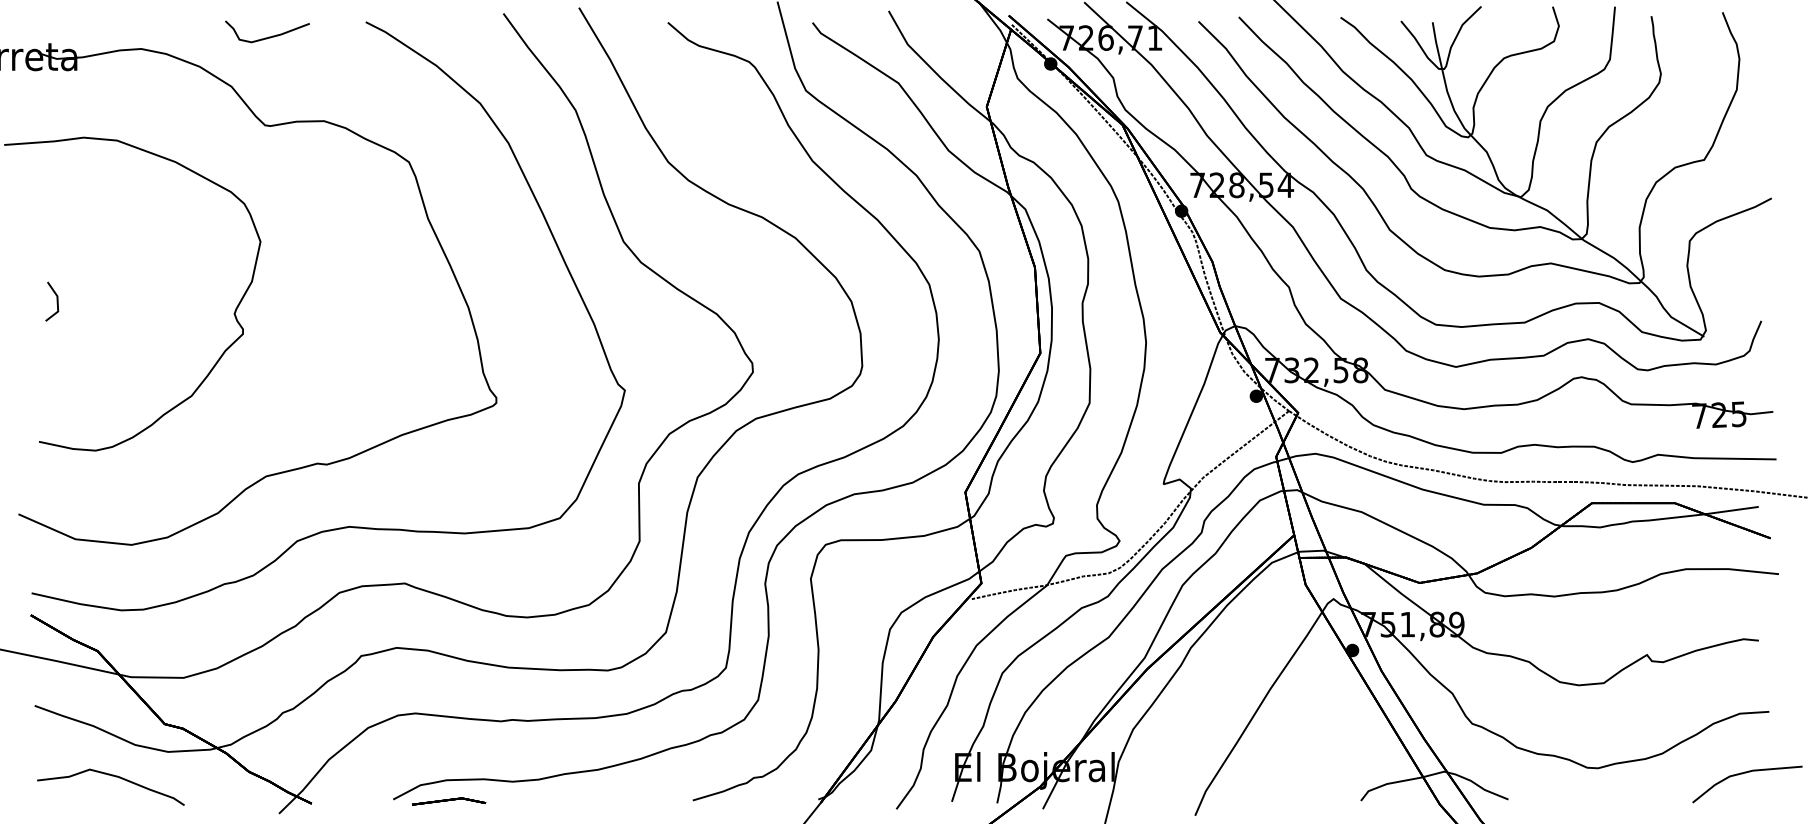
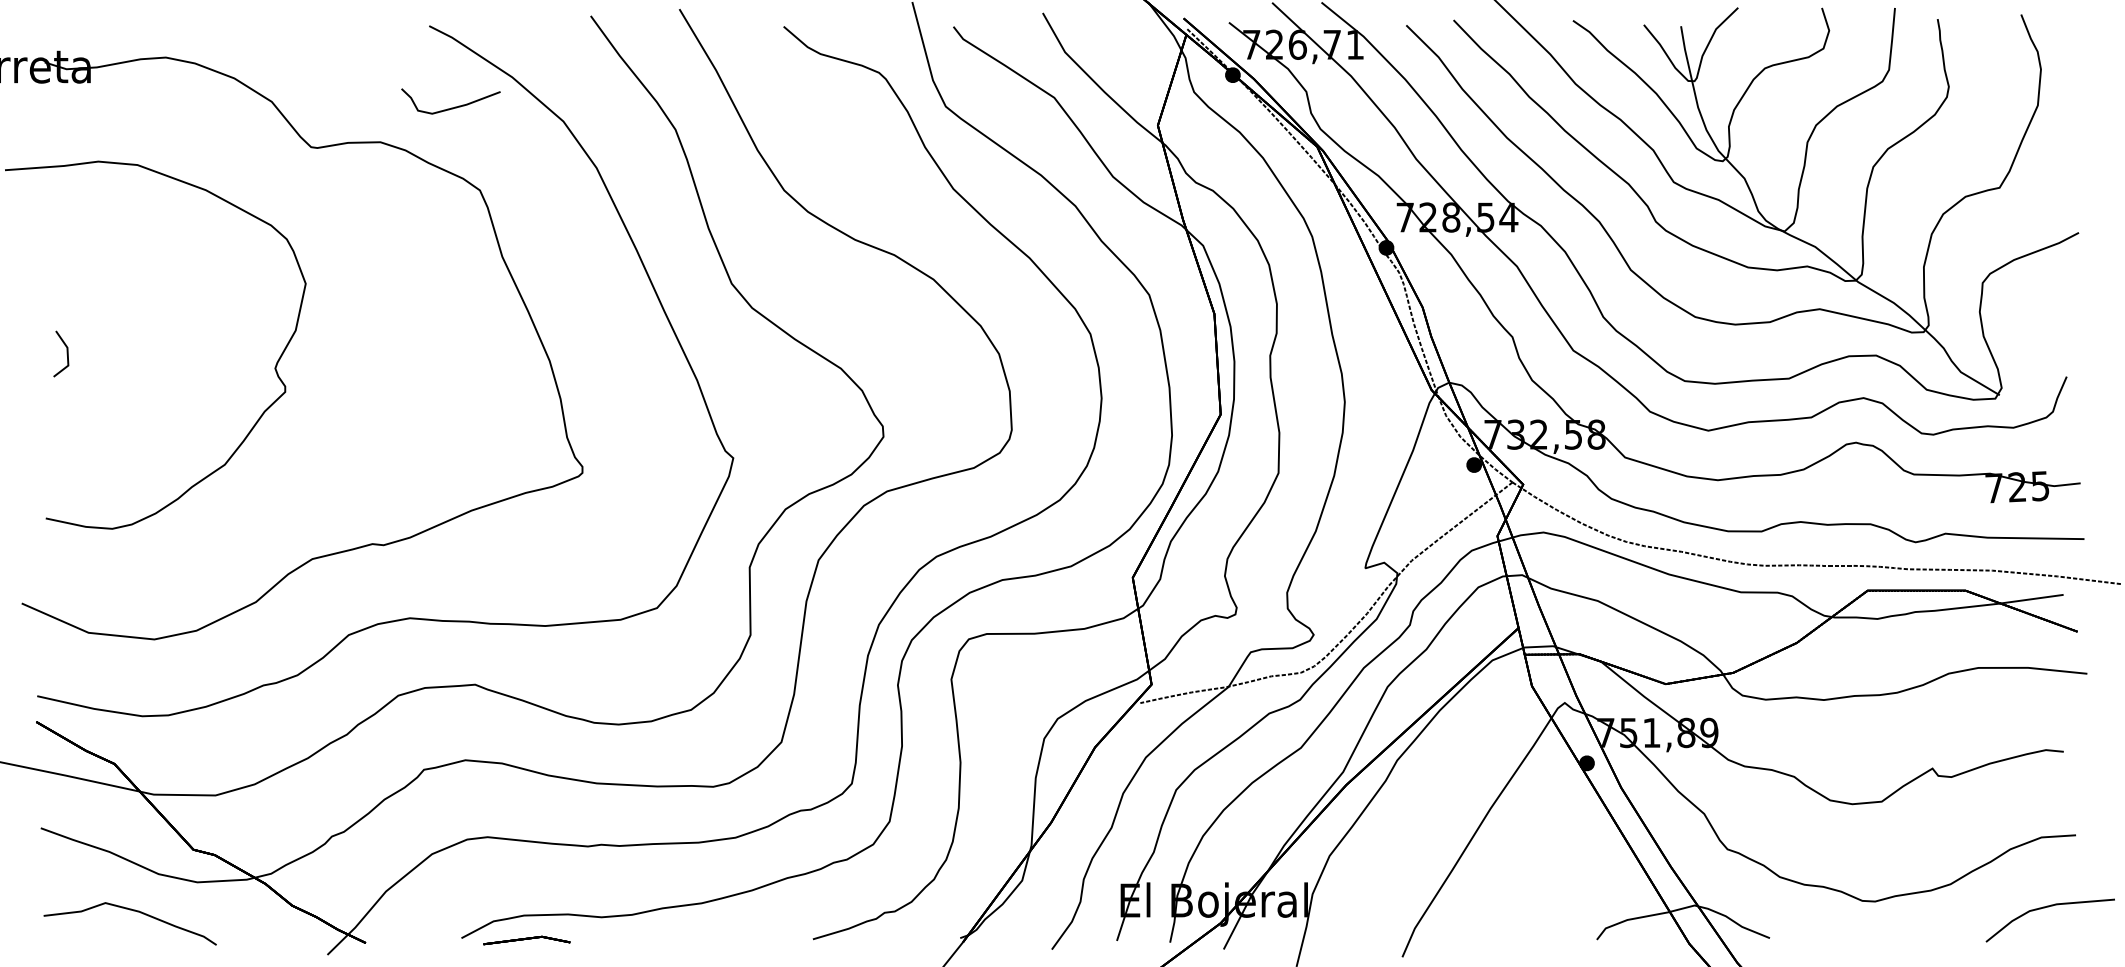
curve: (267, 36) -> (451, 107), moved

